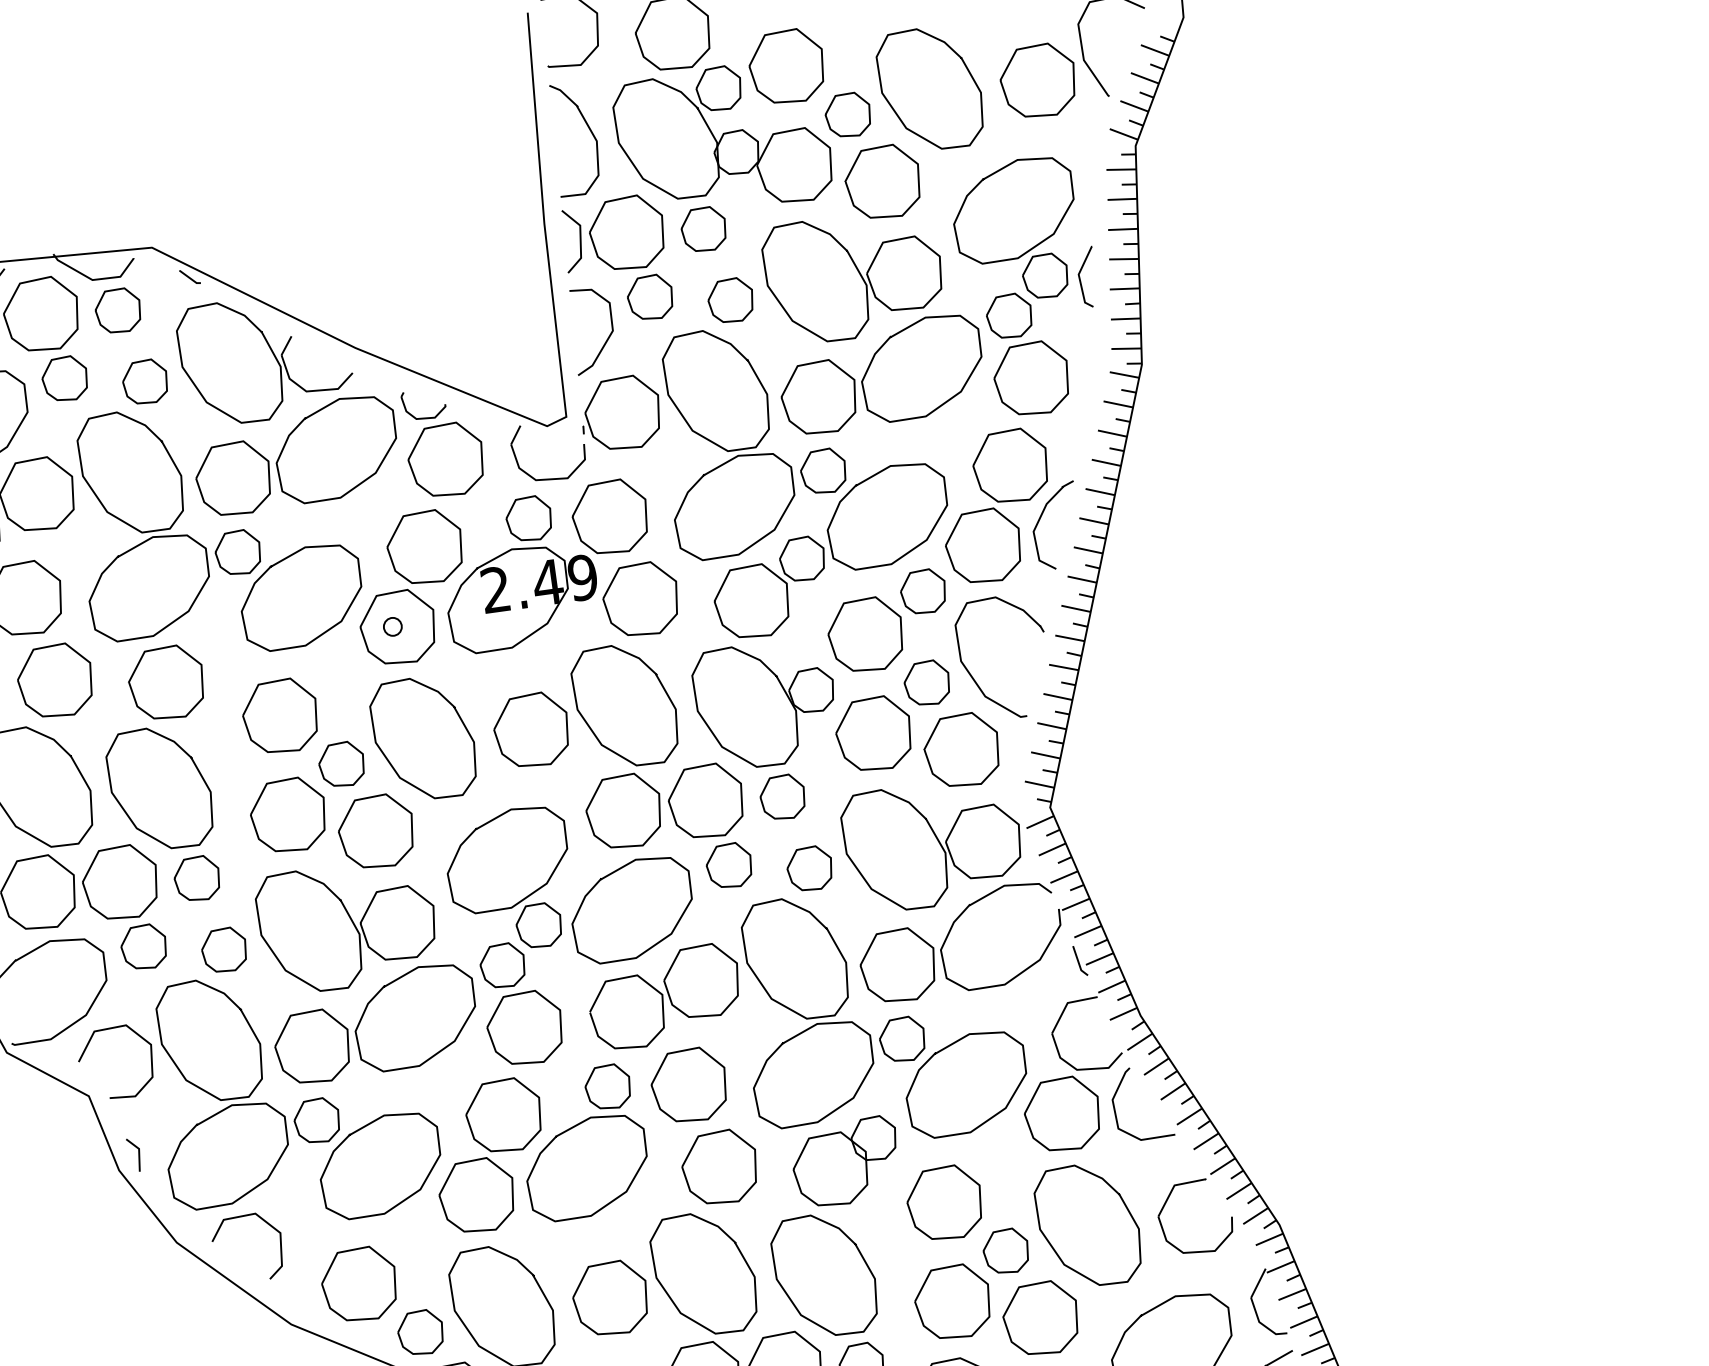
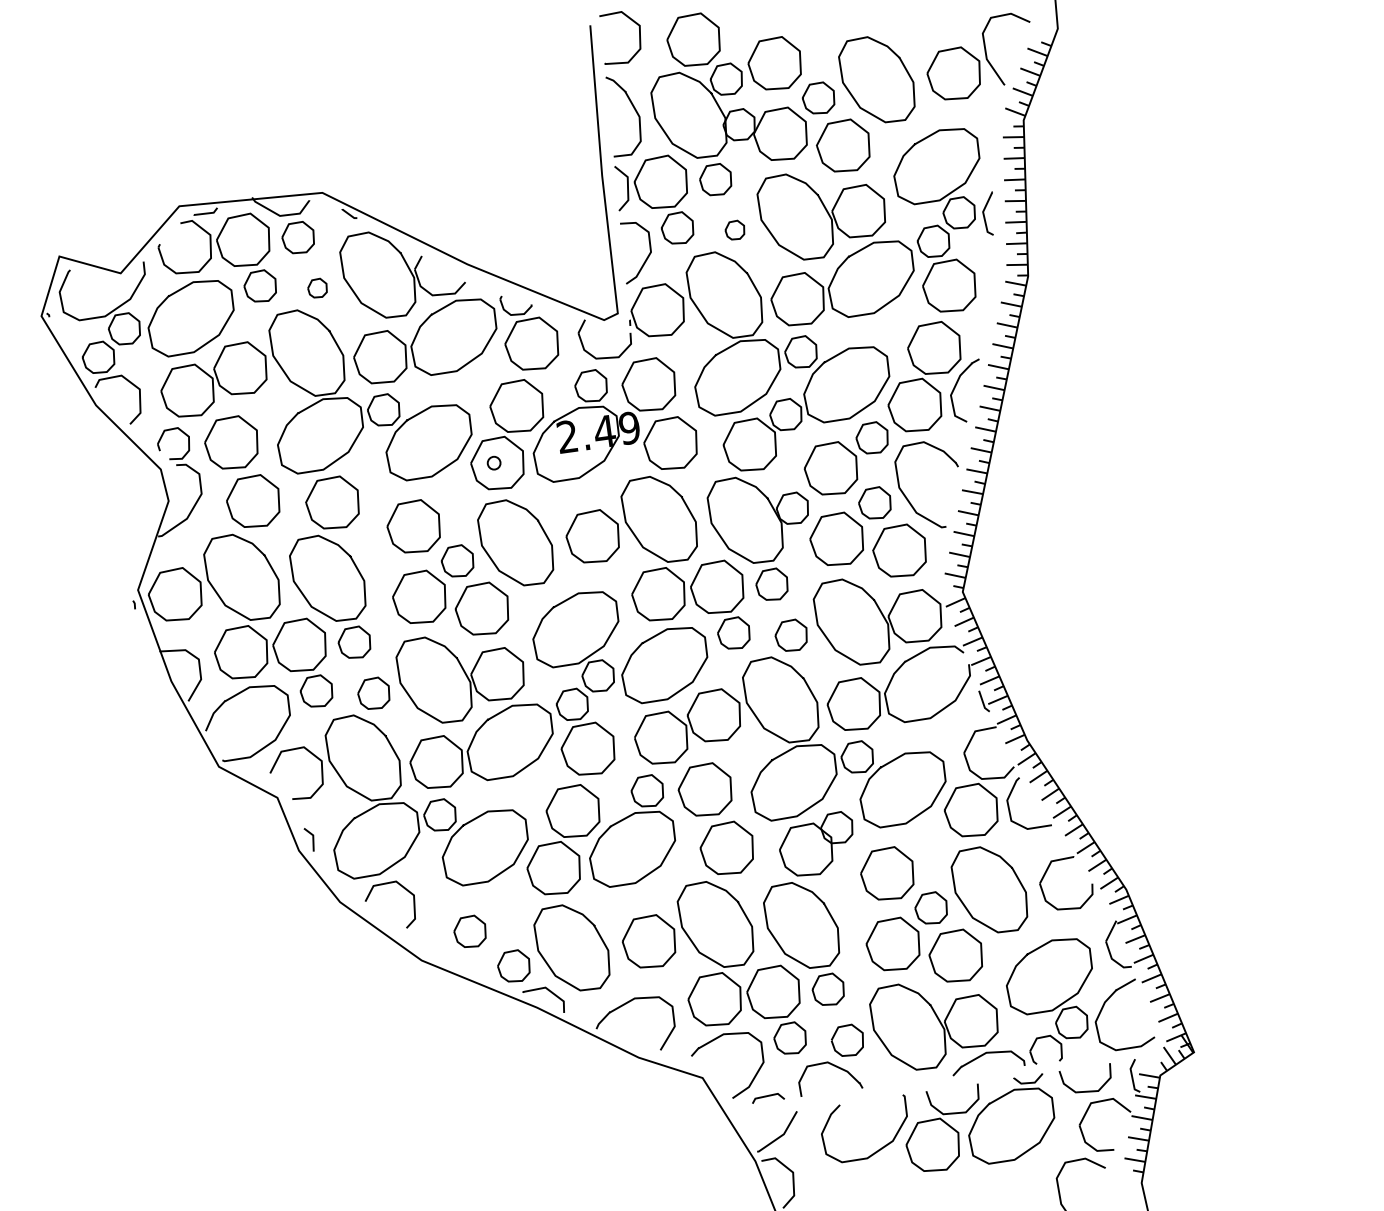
part: (729, 299) -> (734, 229), size x0.6
part: (145, 380) -> (317, 287), size x0.6
part: (358, 1283) -> (469, 931), size x0.6

